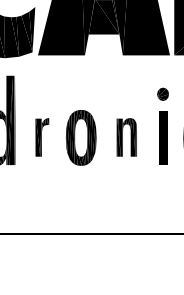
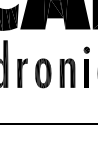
part: (42, 136) -> (22, 72), size x1.43
part: (126, 136) -> (67, 72), size x1.43

